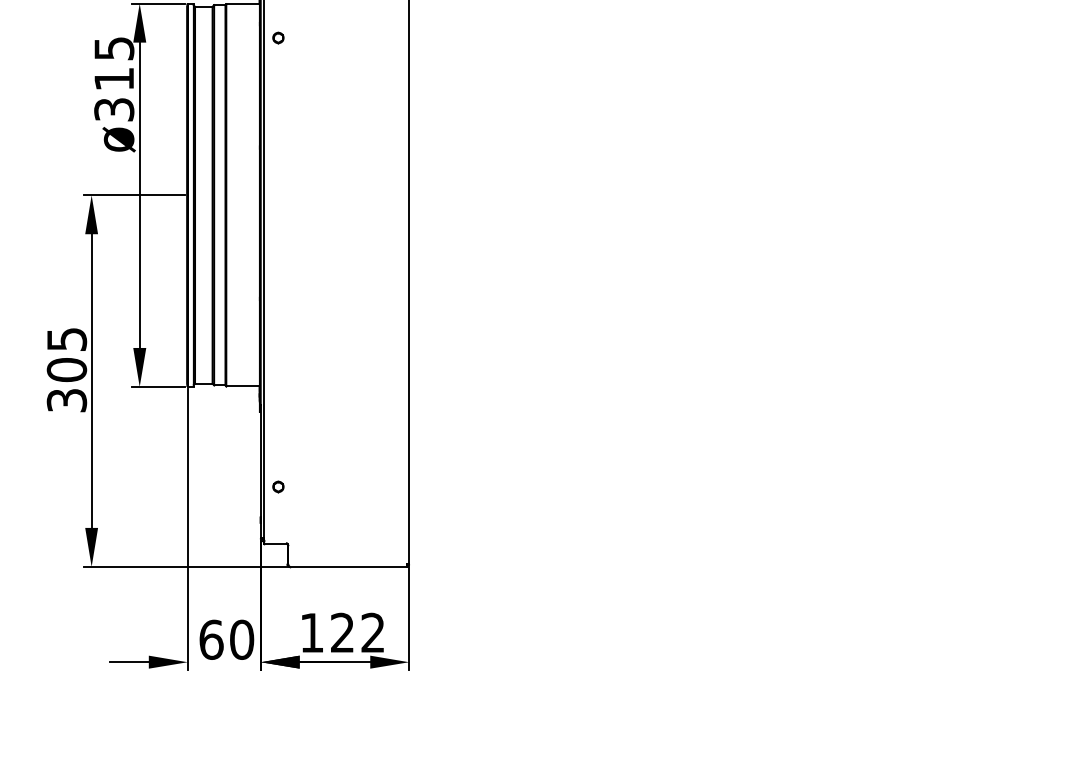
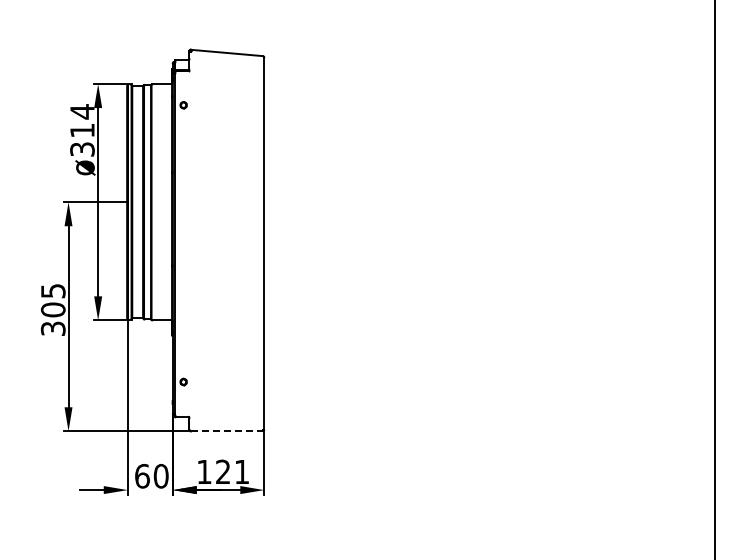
text: (114, 48) -> (82, 111), 315 -> 314
line: (349, 567) -> (227, 431), solid -> dashed
text: (372, 632) -> (241, 471), 122 -> 121

